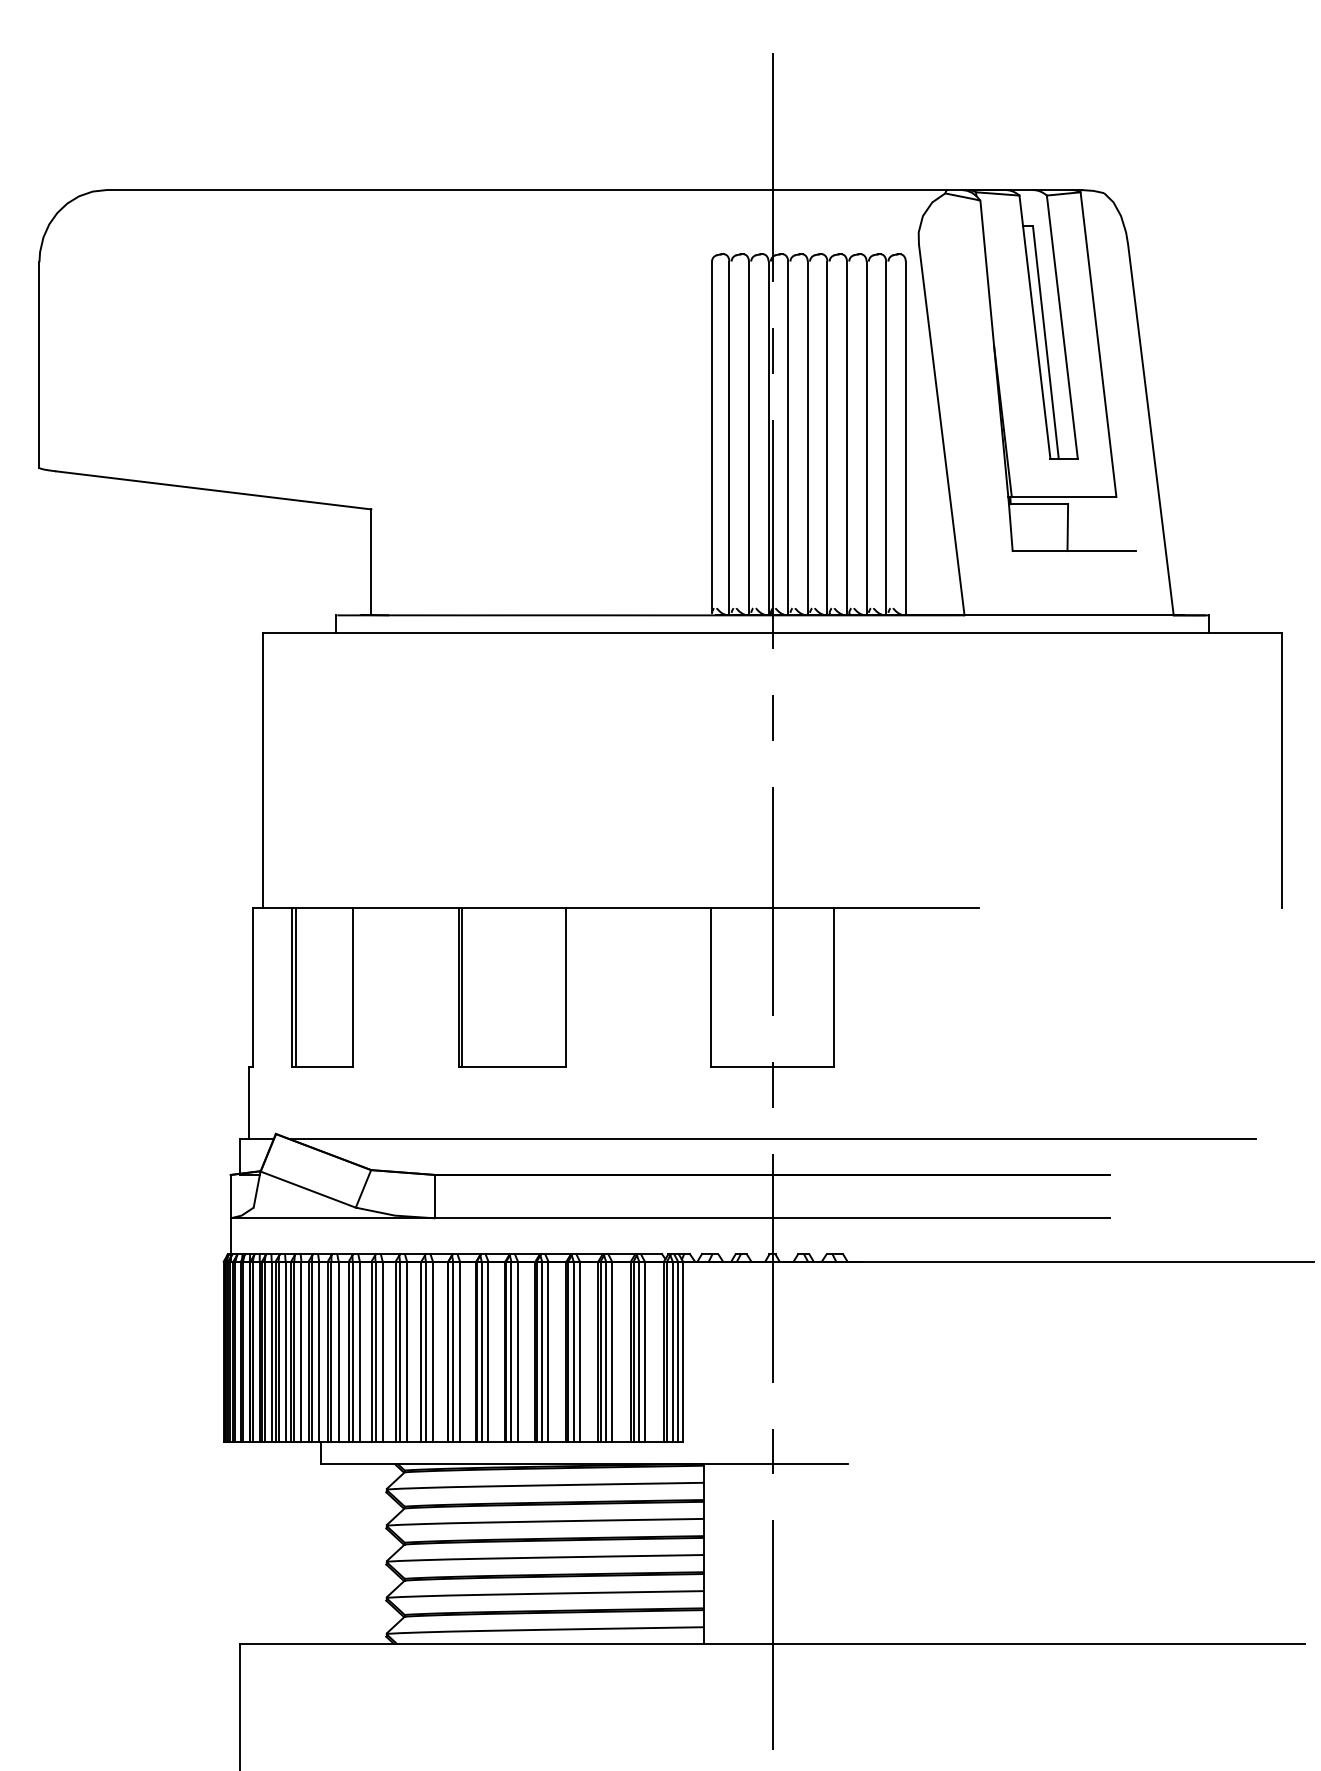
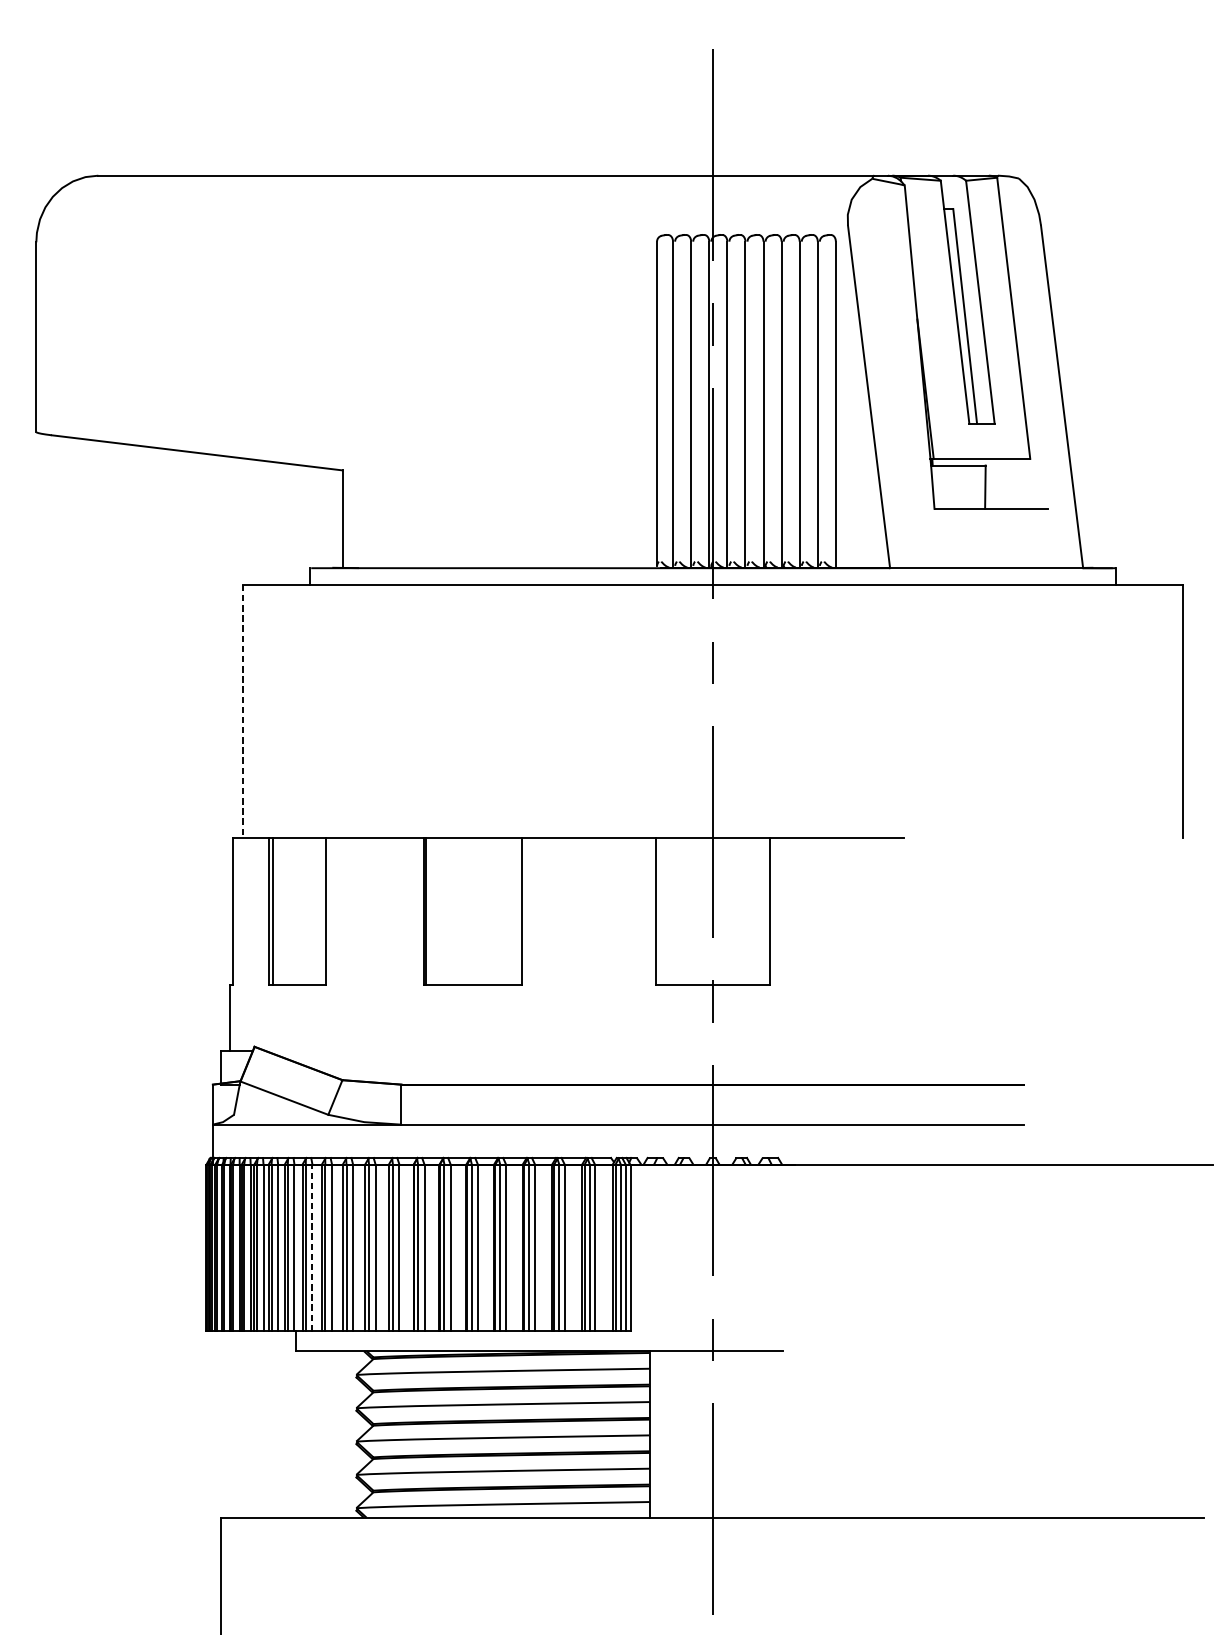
line: (263, 771) -> (243, 712), solid -> dashed
line: (772, 1138) -> (712, 1050), removed
line: (338, 1351) -> (312, 1247), solid -> dashed

